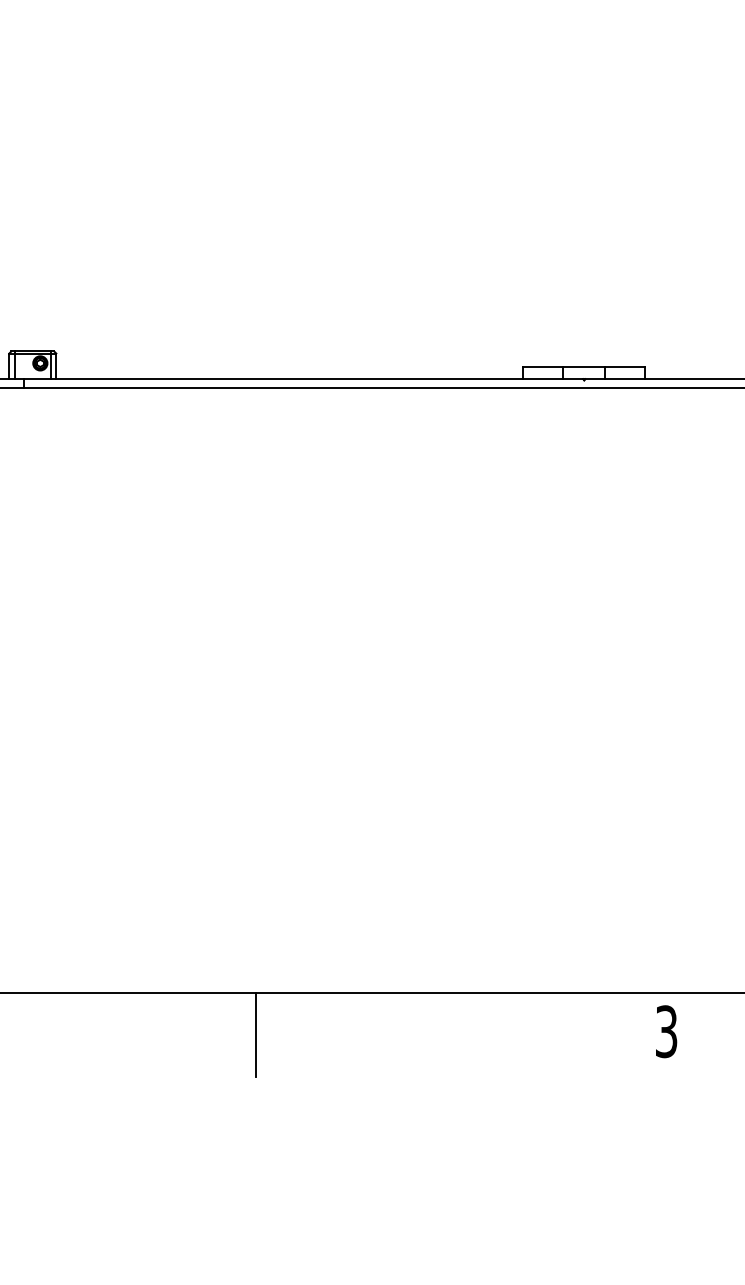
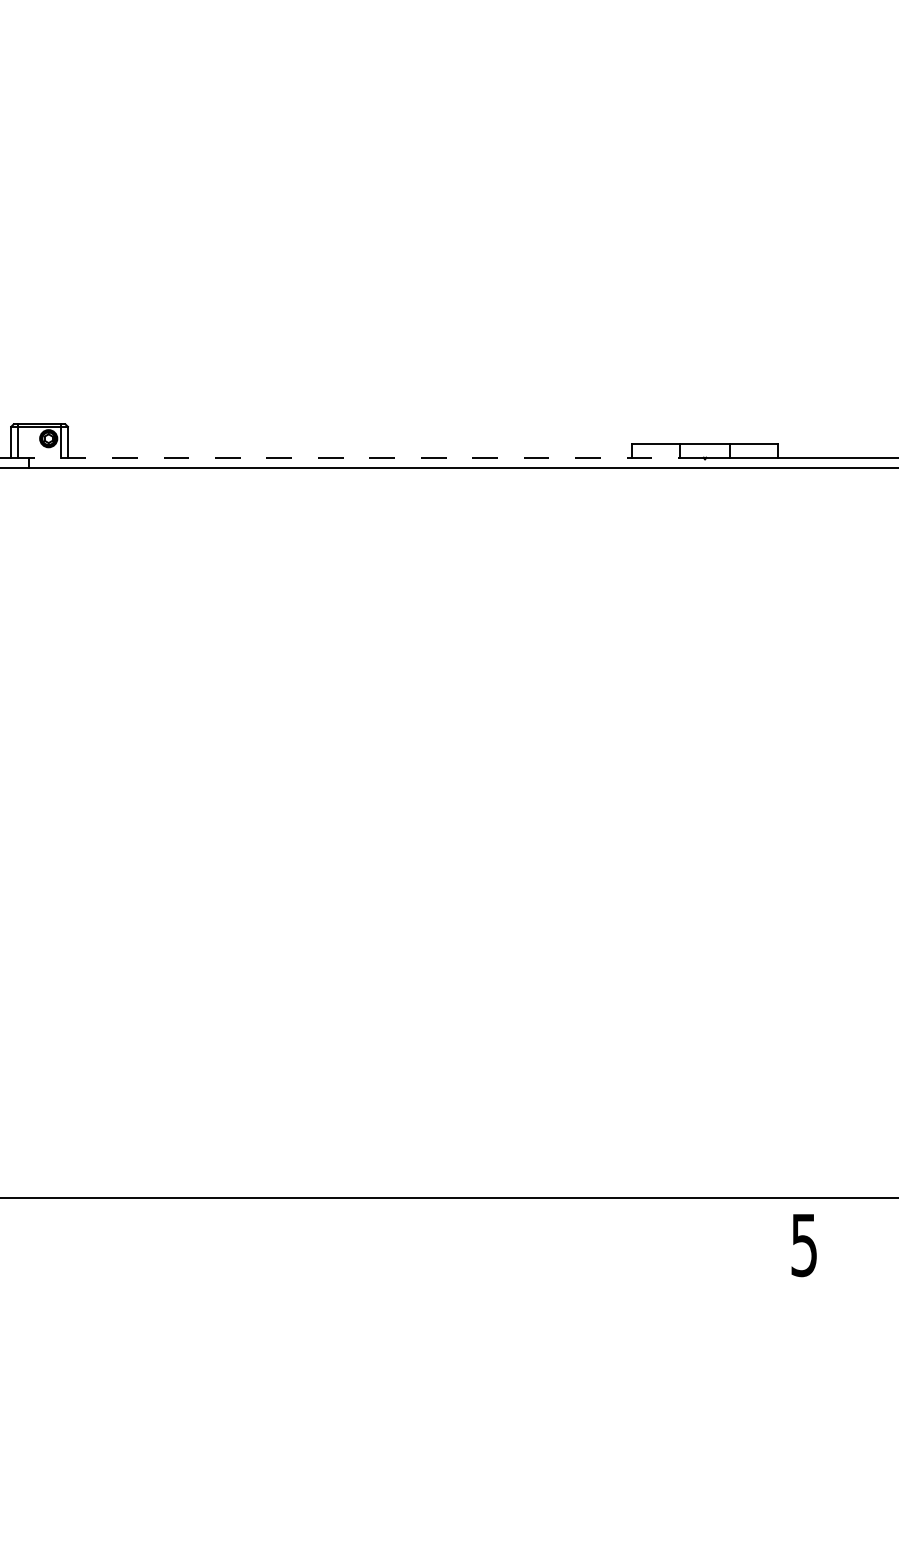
line: (303, 378) -> (366, 457), solid -> dashed
text: (666, 1031) -> (804, 1244), 3 -> 5
line: (256, 1034) -> (309, 1248), removed

